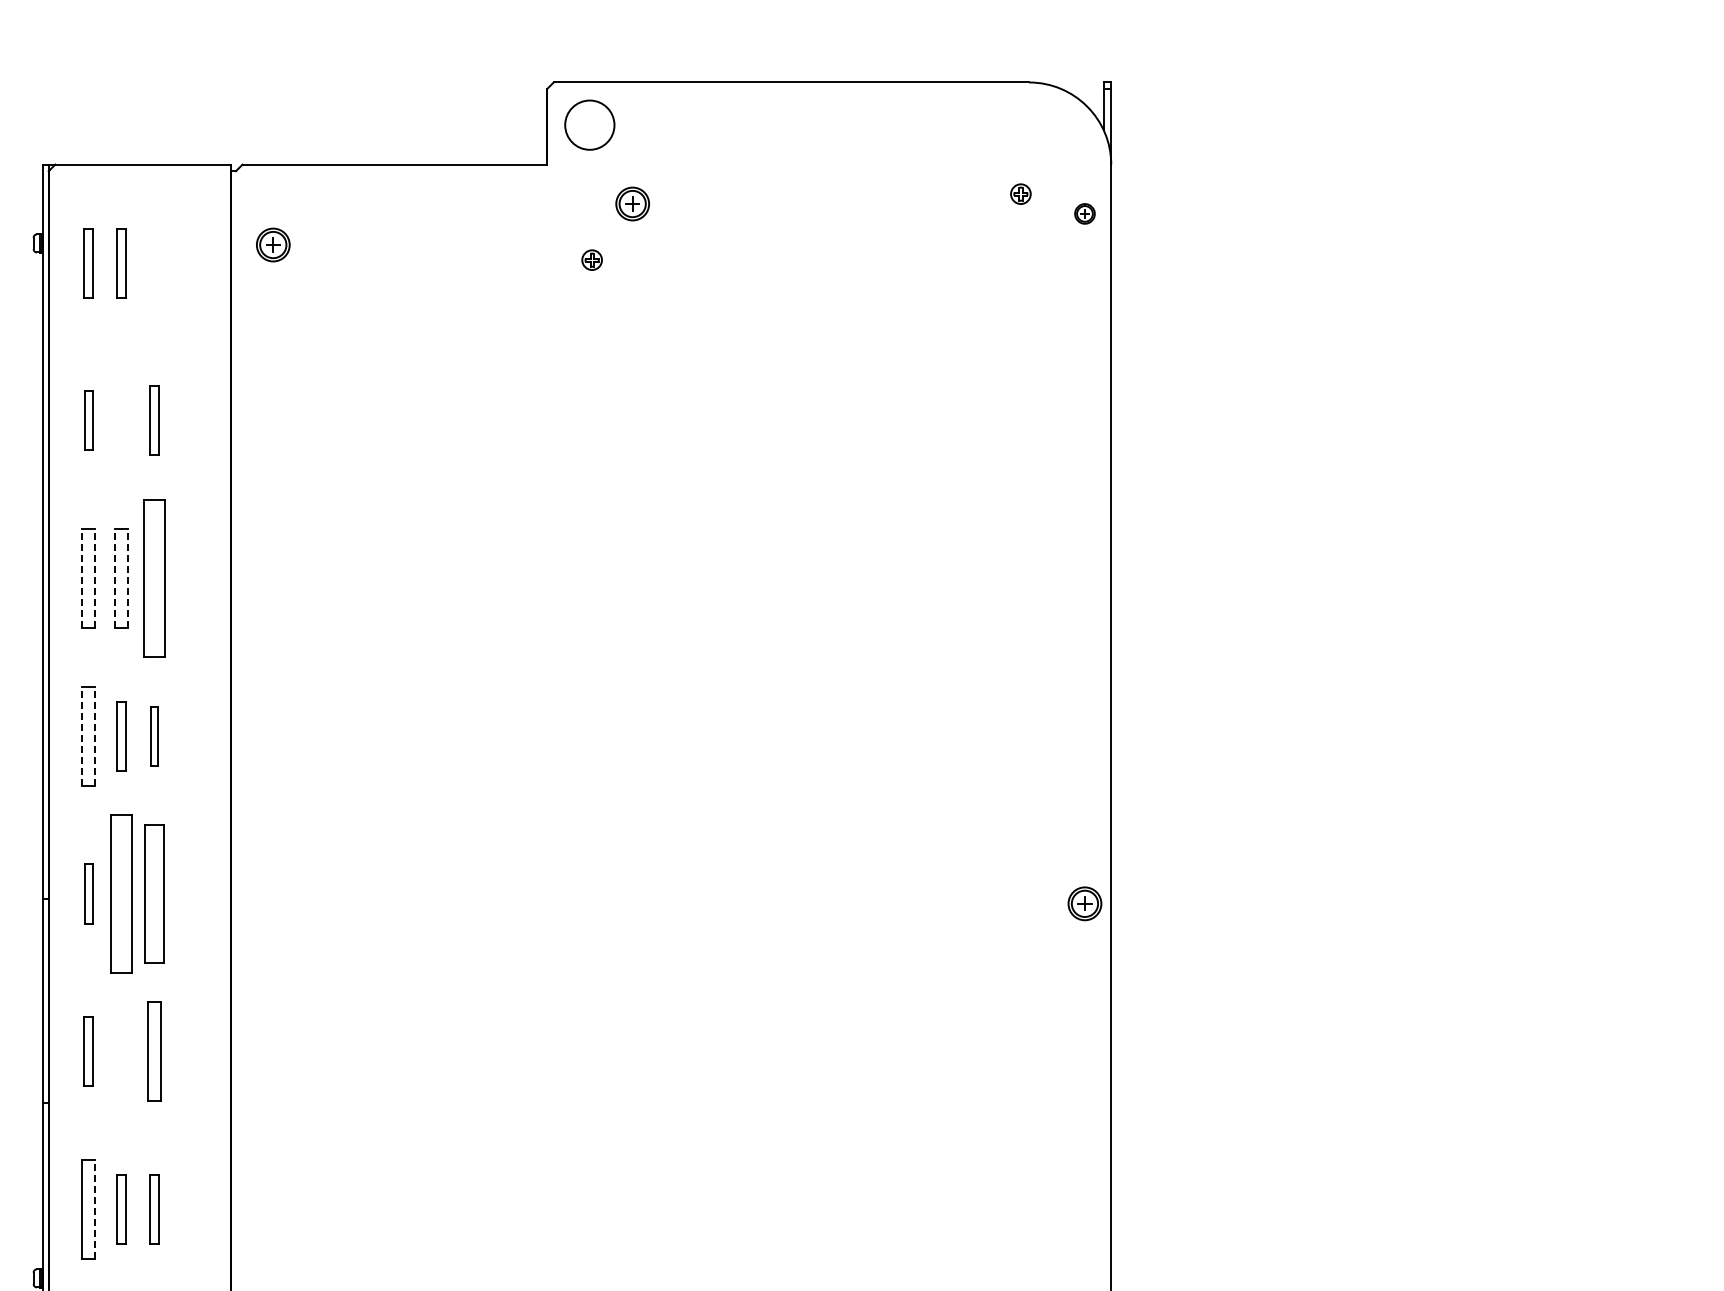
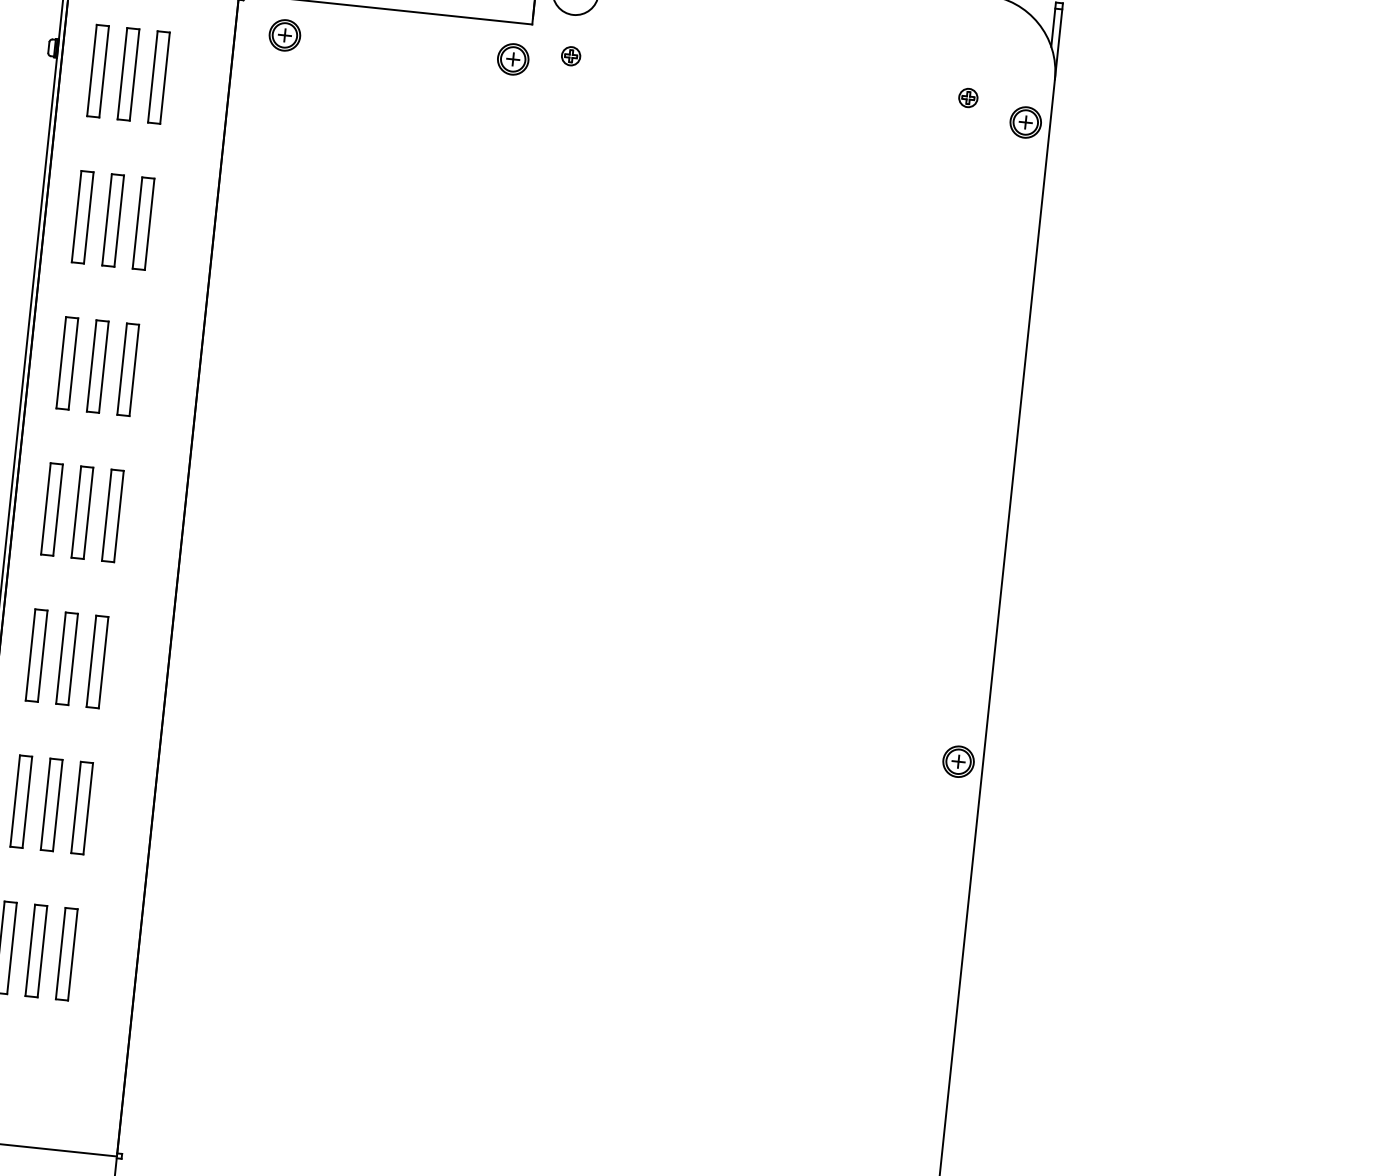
part: (632, 203) -> (513, 58), moved
part: (1084, 213) -> (1025, 122), size x1.67
part: (273, 244) -> (285, 34), moved
part: (591, 259) -> (570, 55), moved
part: (88, 262) -> (97, 70), size x1.43
part: (121, 262) -> (128, 73), size x1.43
part: (154, 262) -> (158, 76), added
part: (88, 420) -> (82, 216), size x1.67
part: (121, 420) -> (113, 220), added
part: (154, 420) -> (143, 223), size x1.43
line: (82, 578) -> (61, 362), dashed -> solid
line: (95, 578) -> (73, 363), dashed -> solid
line: (115, 578) -> (92, 365), dashed -> solid
line: (128, 578) -> (104, 367), dashed -> solid
part: (154, 578) -> (128, 369), size x0.62
line: (82, 735) -> (46, 508), dashed -> solid
line: (95, 735) -> (58, 509), dashed -> solid
part: (121, 736) -> (82, 512), size x1.43
part: (154, 736) -> (112, 516), size x1.67
part: (88, 893) -> (36, 655), size x1.67
part: (121, 893) -> (66, 658), size x0.62
part: (154, 893) -> (97, 661), size x0.71
part: (88, 1051) -> (20, 801), size x1.43
part: (121, 1051) -> (51, 804), added
line: (95, 1208) -> (12, 947), dashed -> solid
part: (121, 1209) -> (36, 951), size x1.43
part: (154, 1209) -> (66, 954), size x1.43

